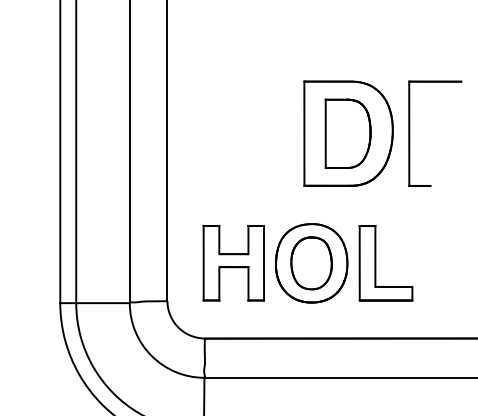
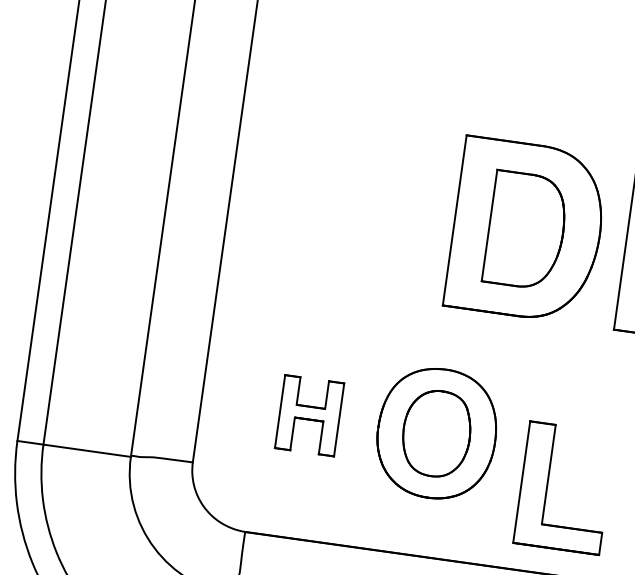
part: (233, 263) -> (309, 415), size x0.6
part: (376, 263) -> (549, 486), moved

